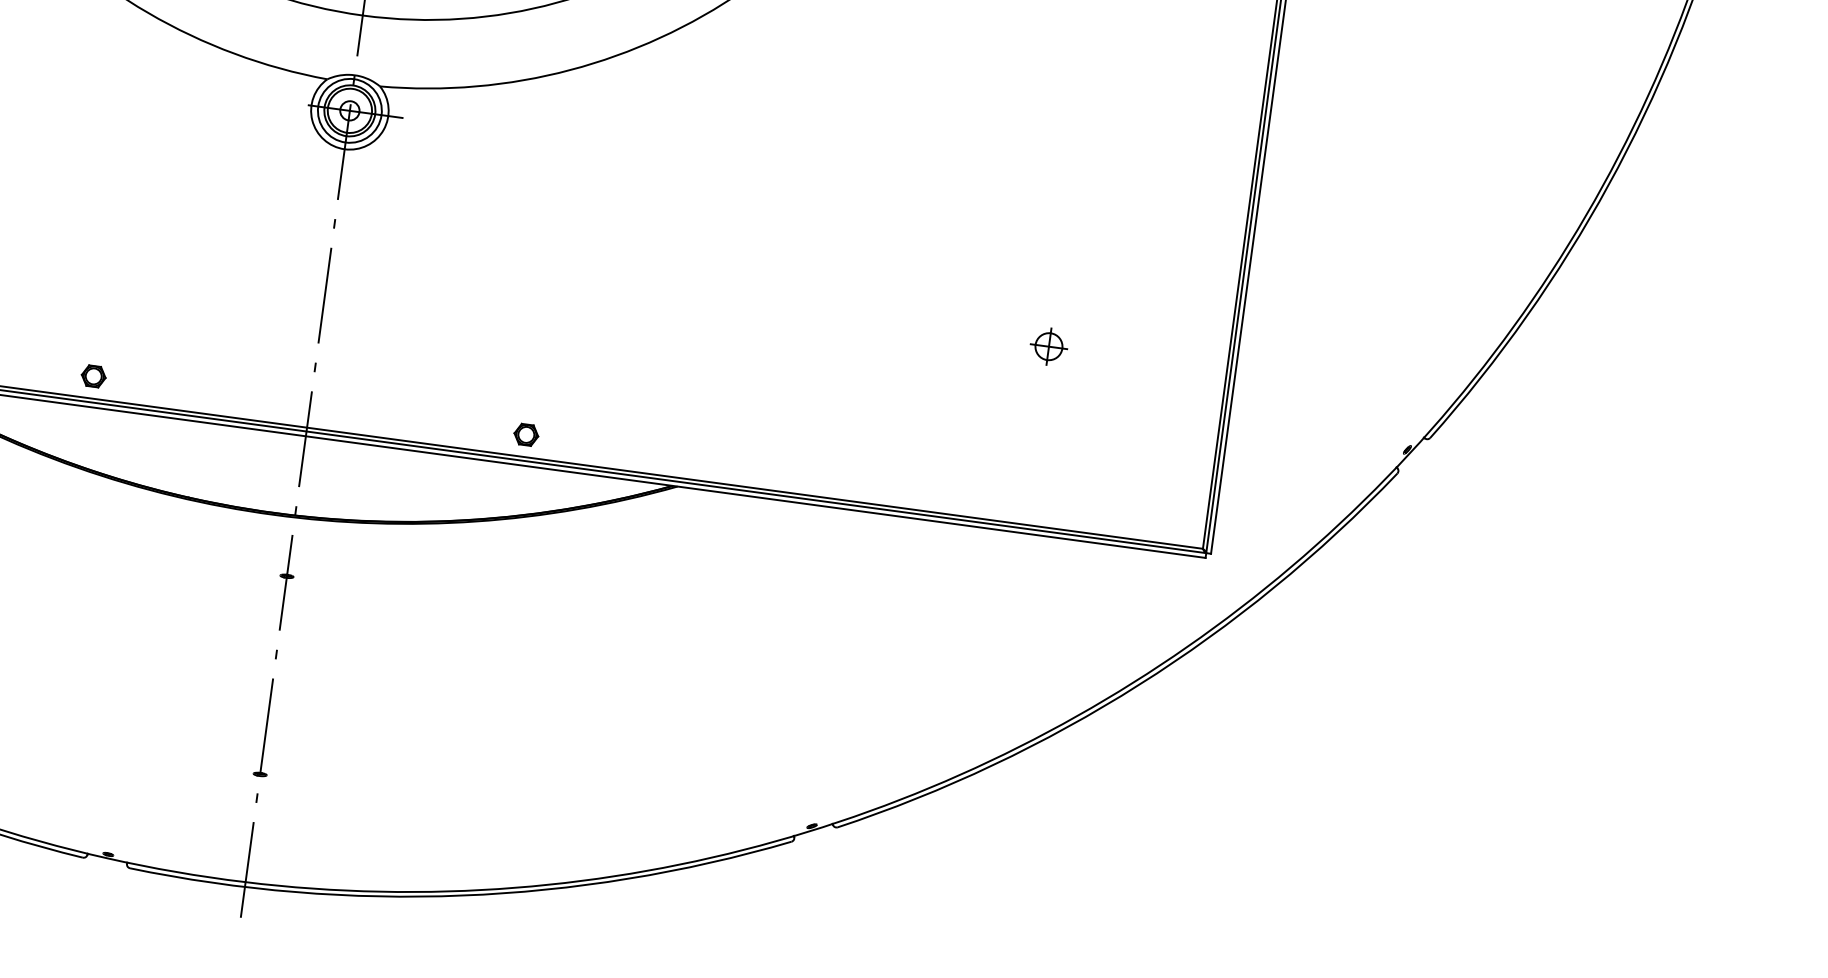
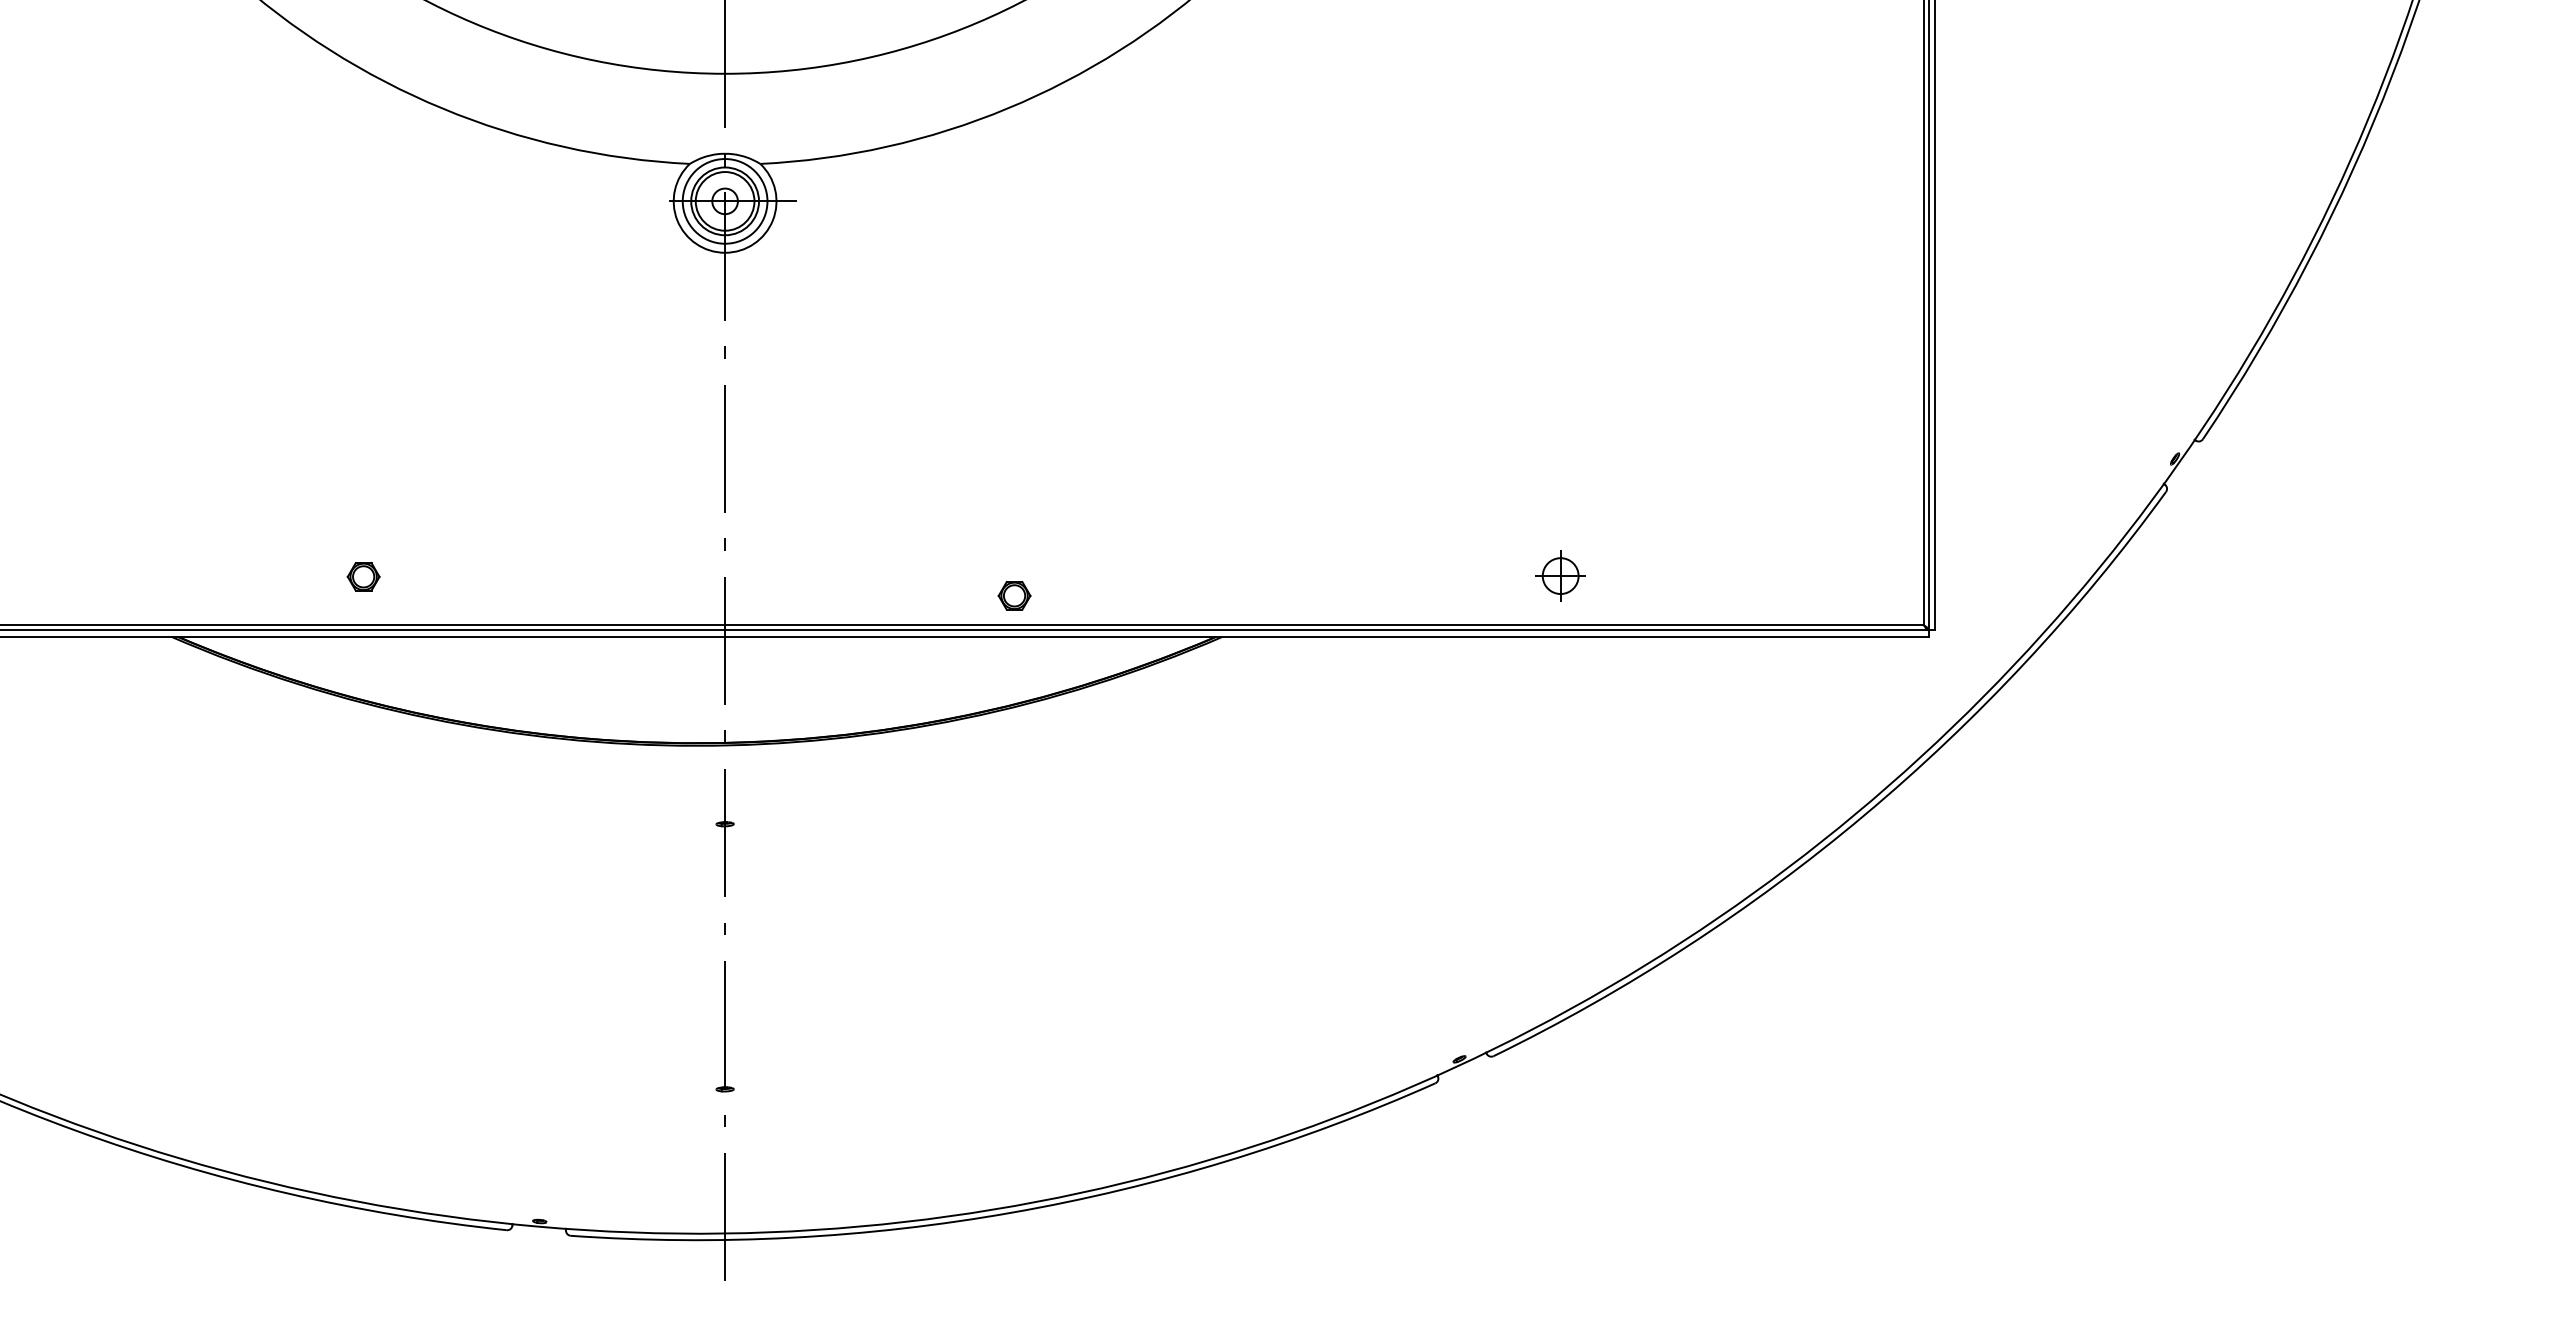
part: (1048, 346) -> (1560, 575), moved
part: (93, 376) -> (363, 576), moved

